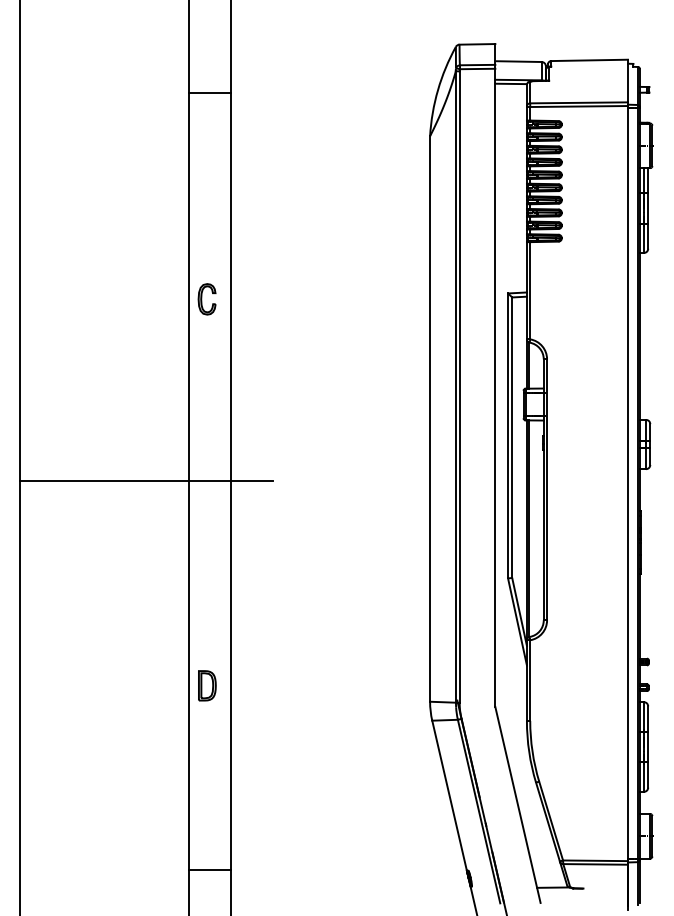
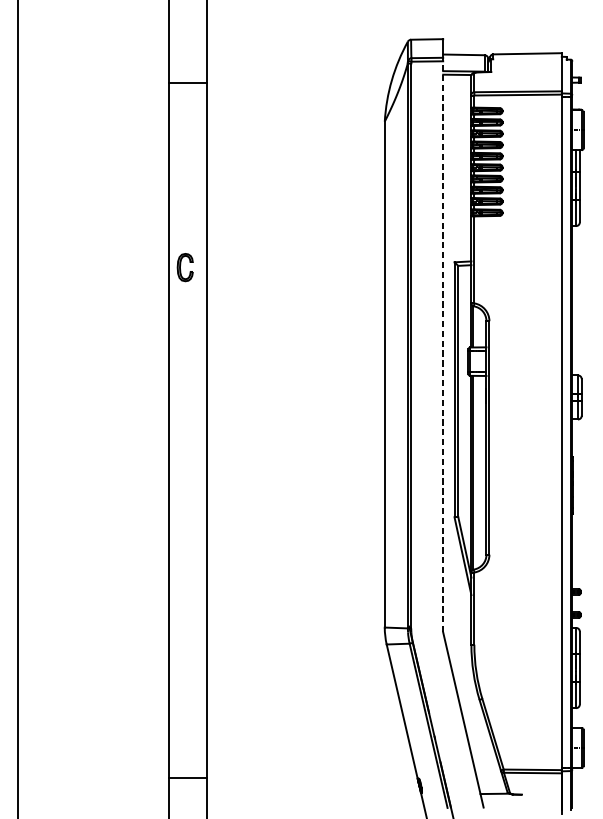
line: (495, 387) -> (443, 346), solid -> dashed
line: (146, 481) -> (131, 430), removed
part: (207, 685) -> (185, 613), removed

